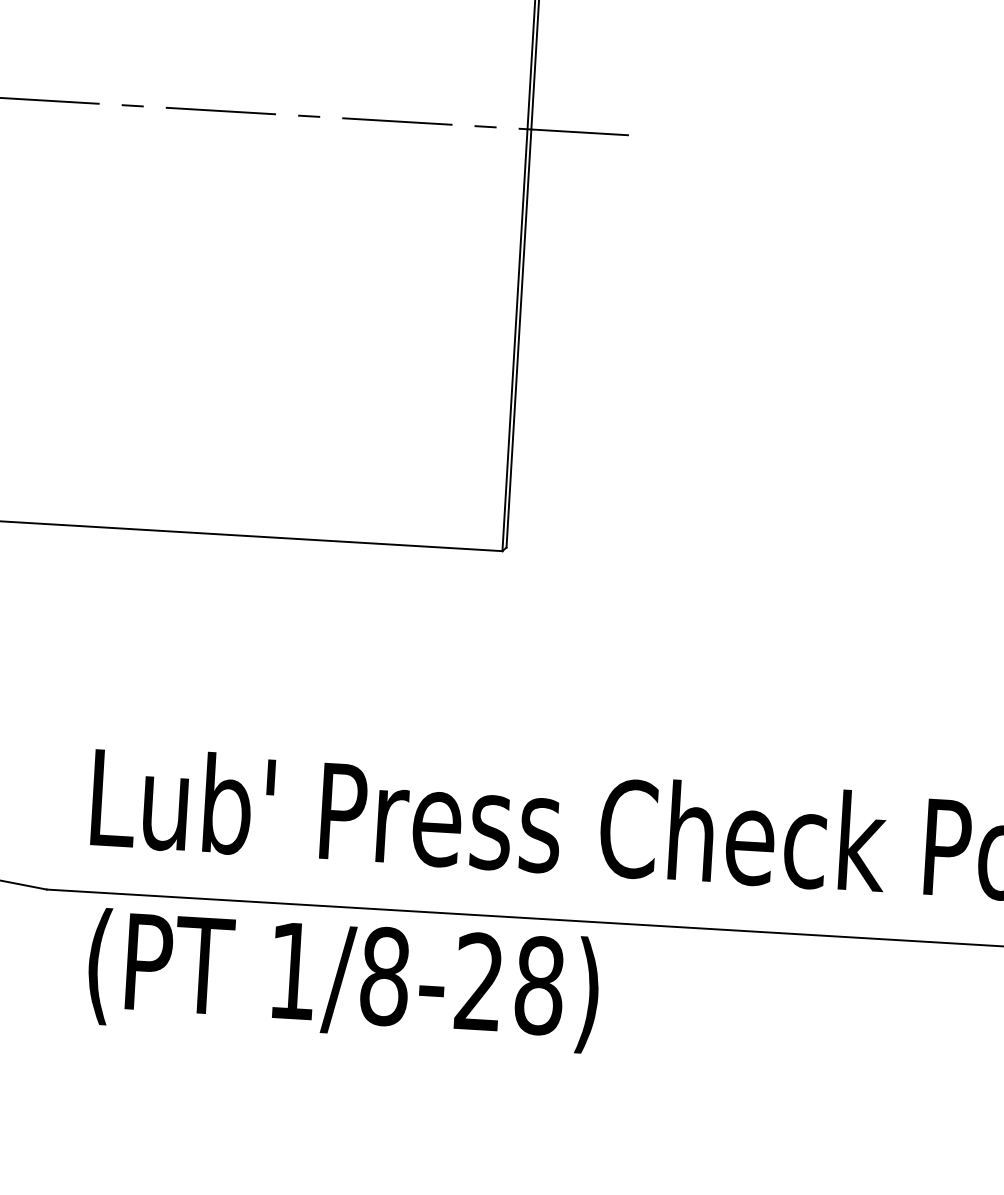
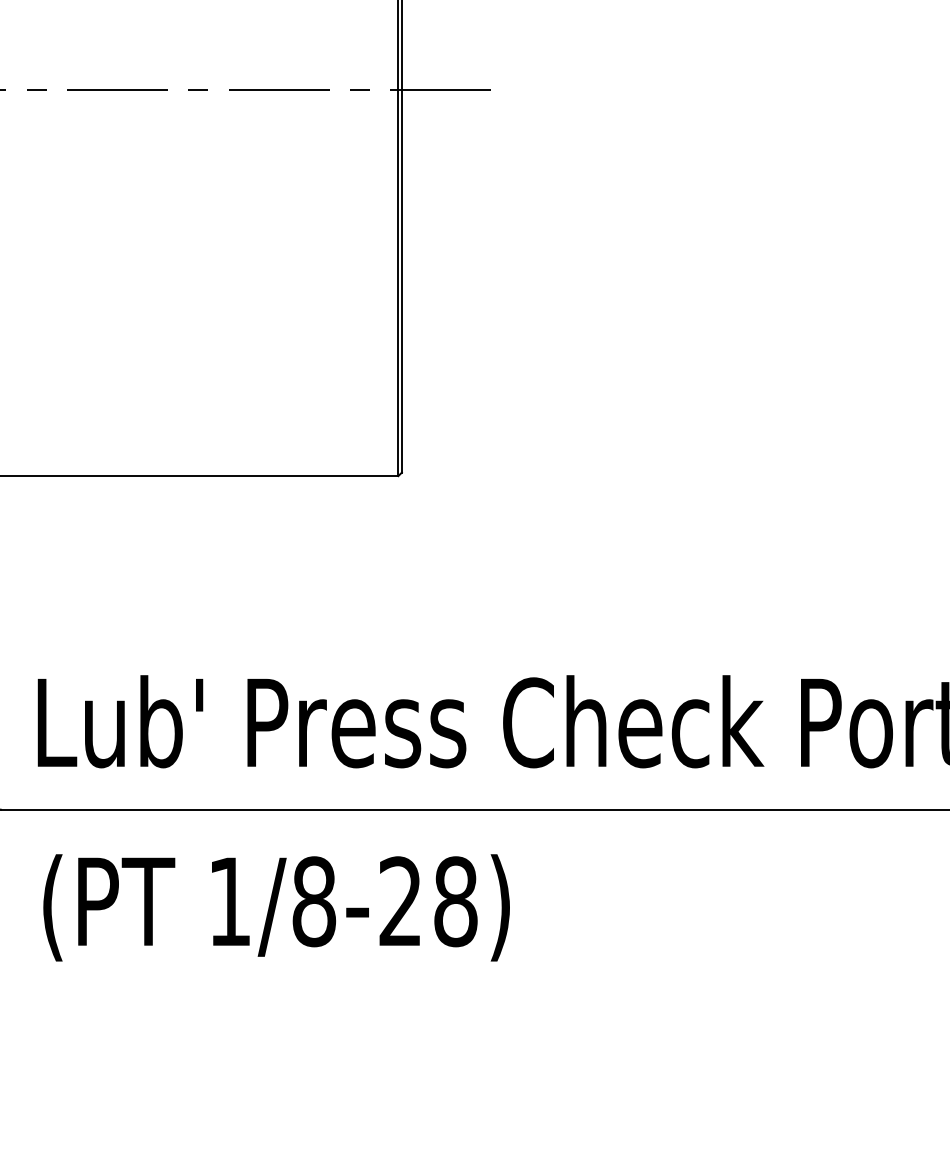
text: (343, 980) -> (276, 907), moved

